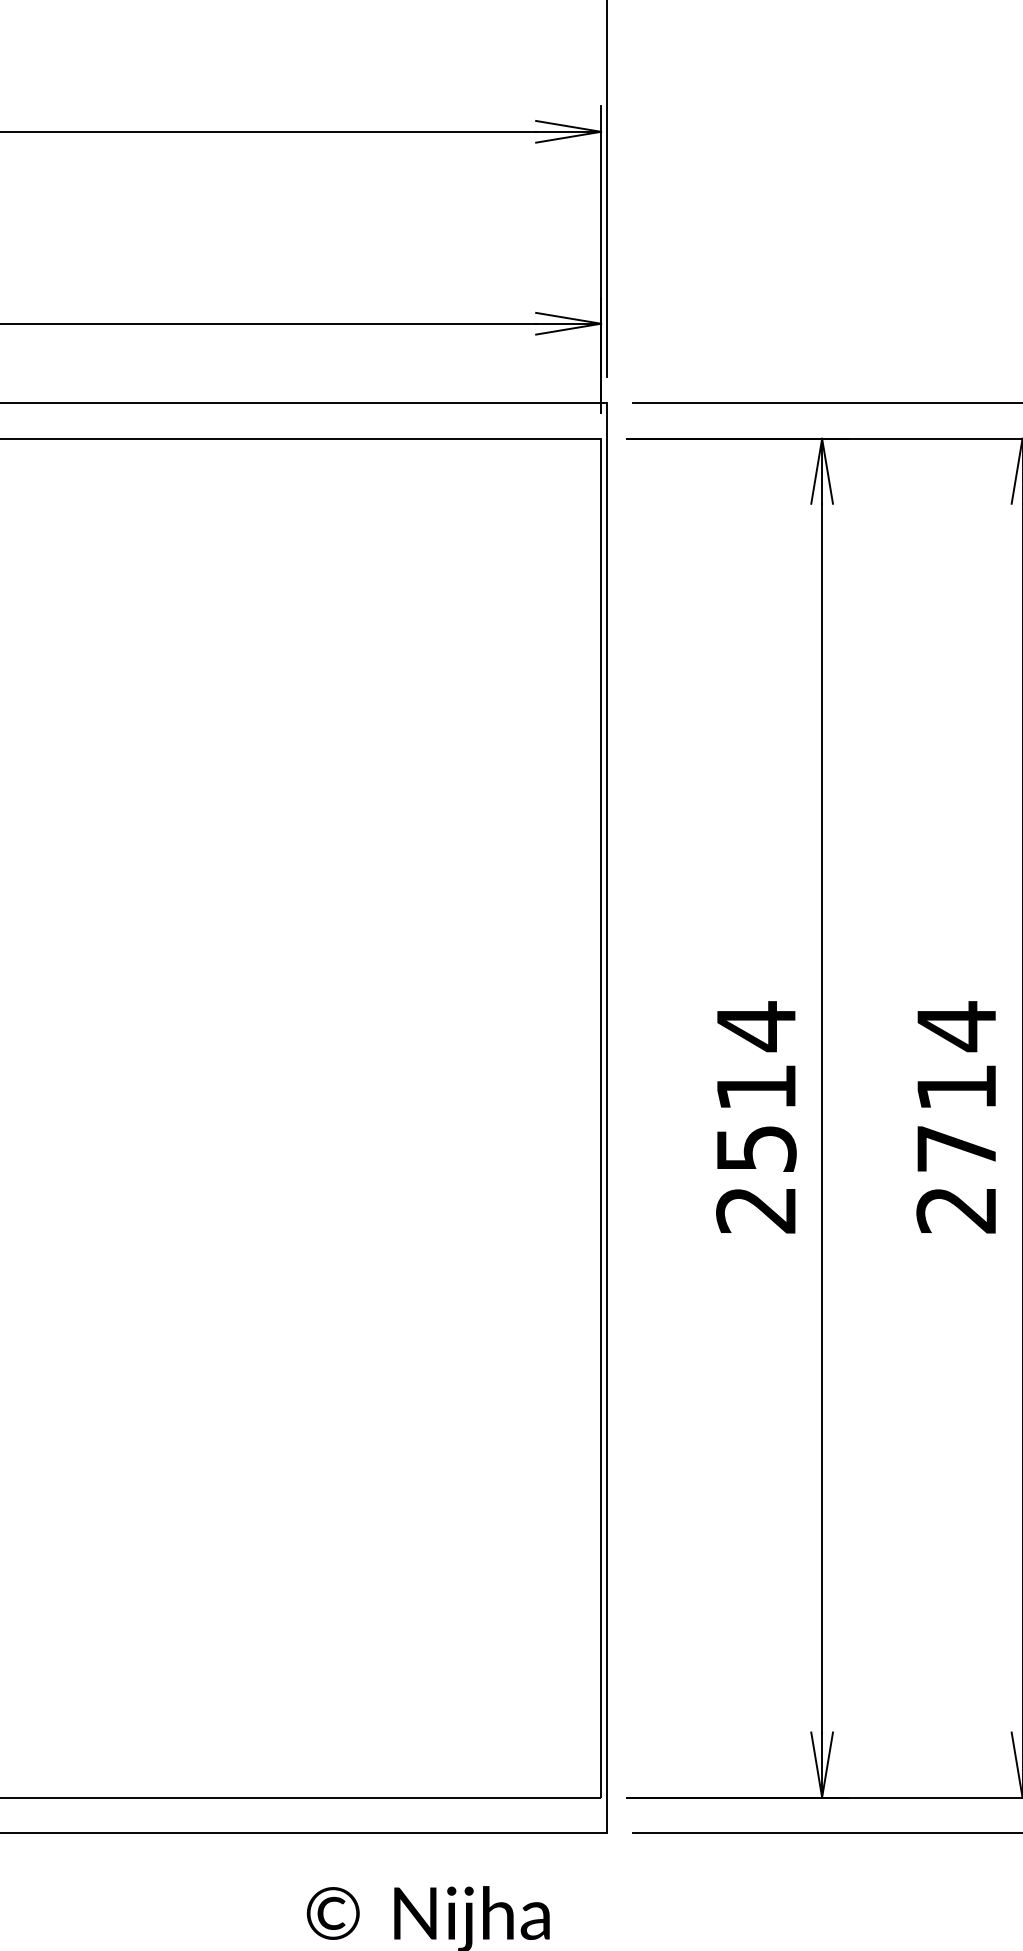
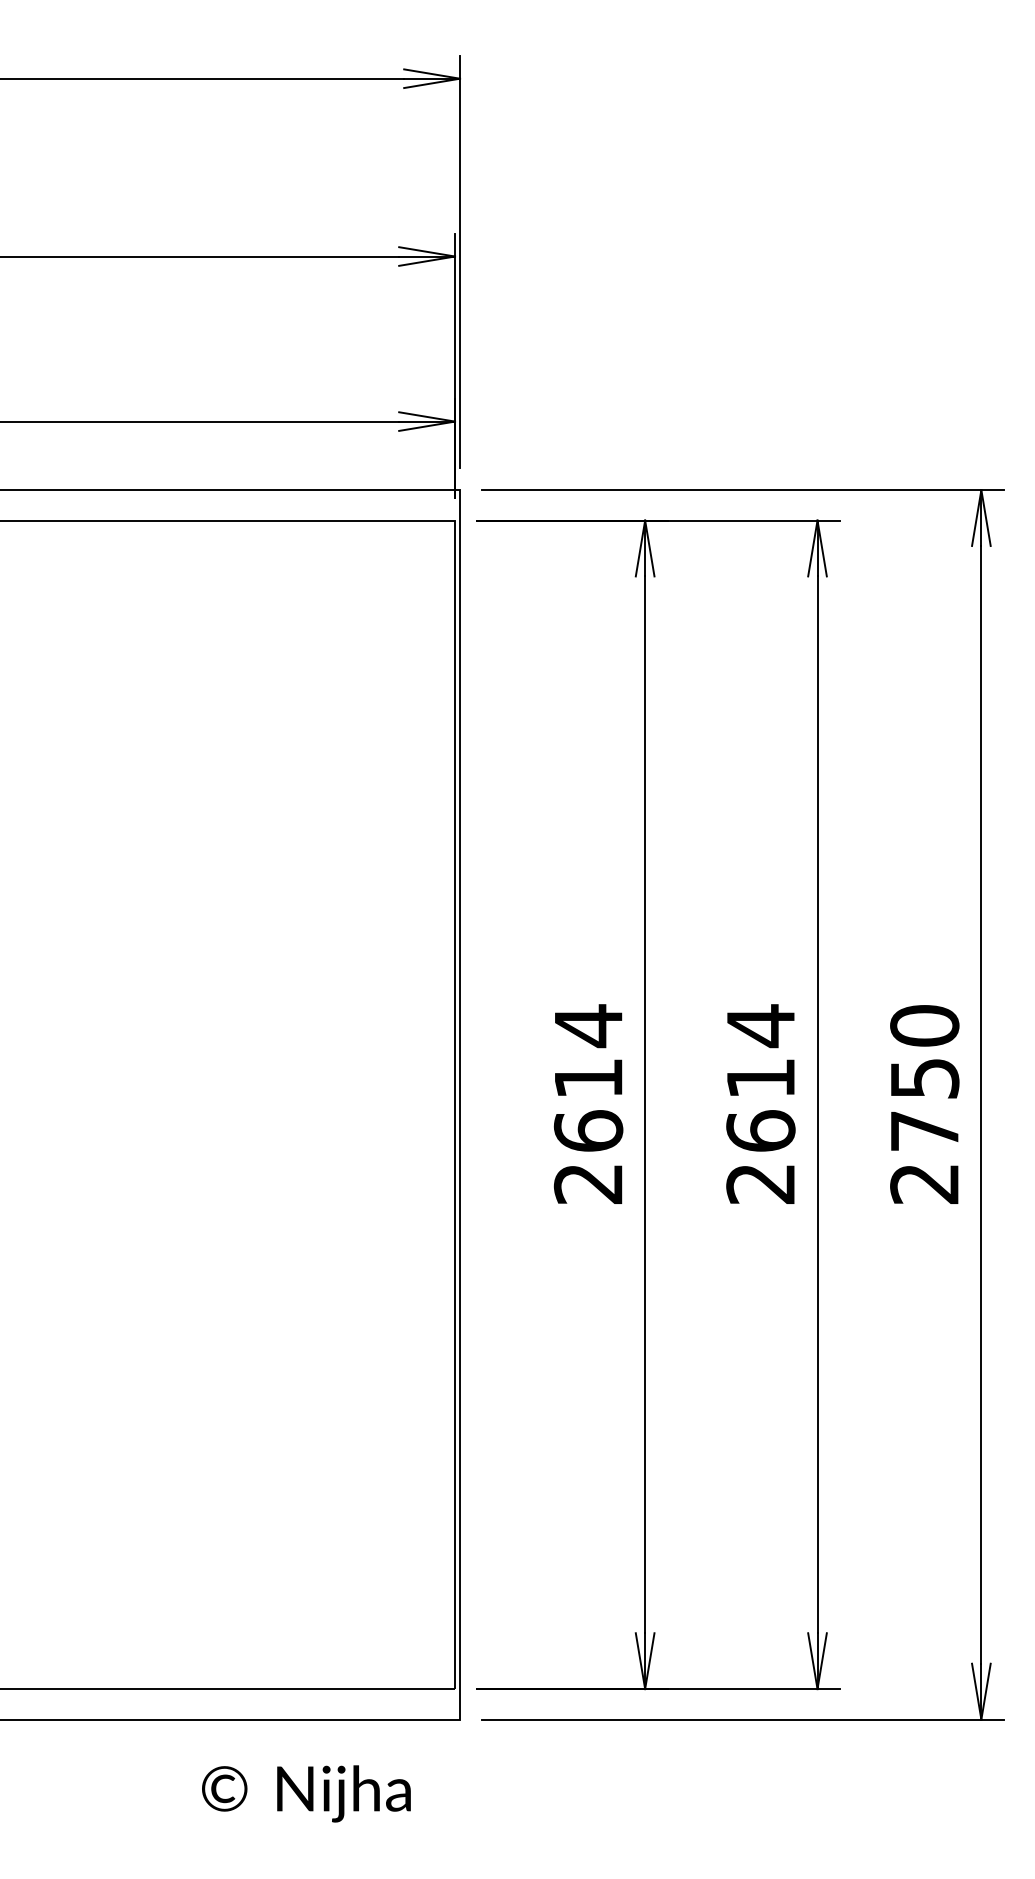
text: (756, 1147) -> (588, 1130), 2514 -> 2614
text: (956, 1147) -> (760, 1130), 2714 -> 2614

